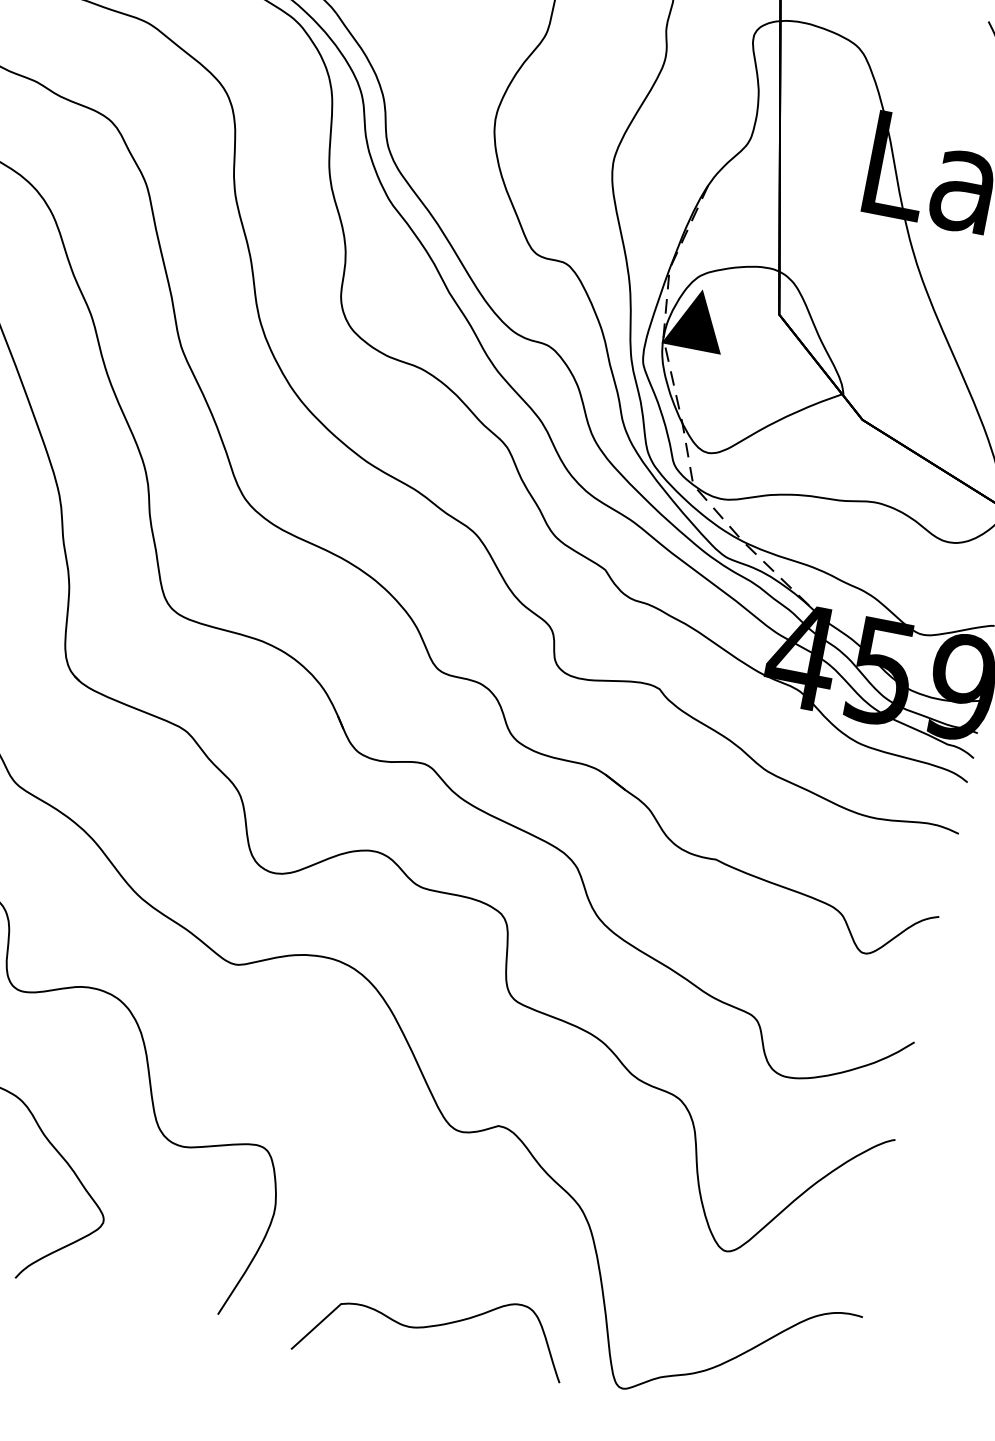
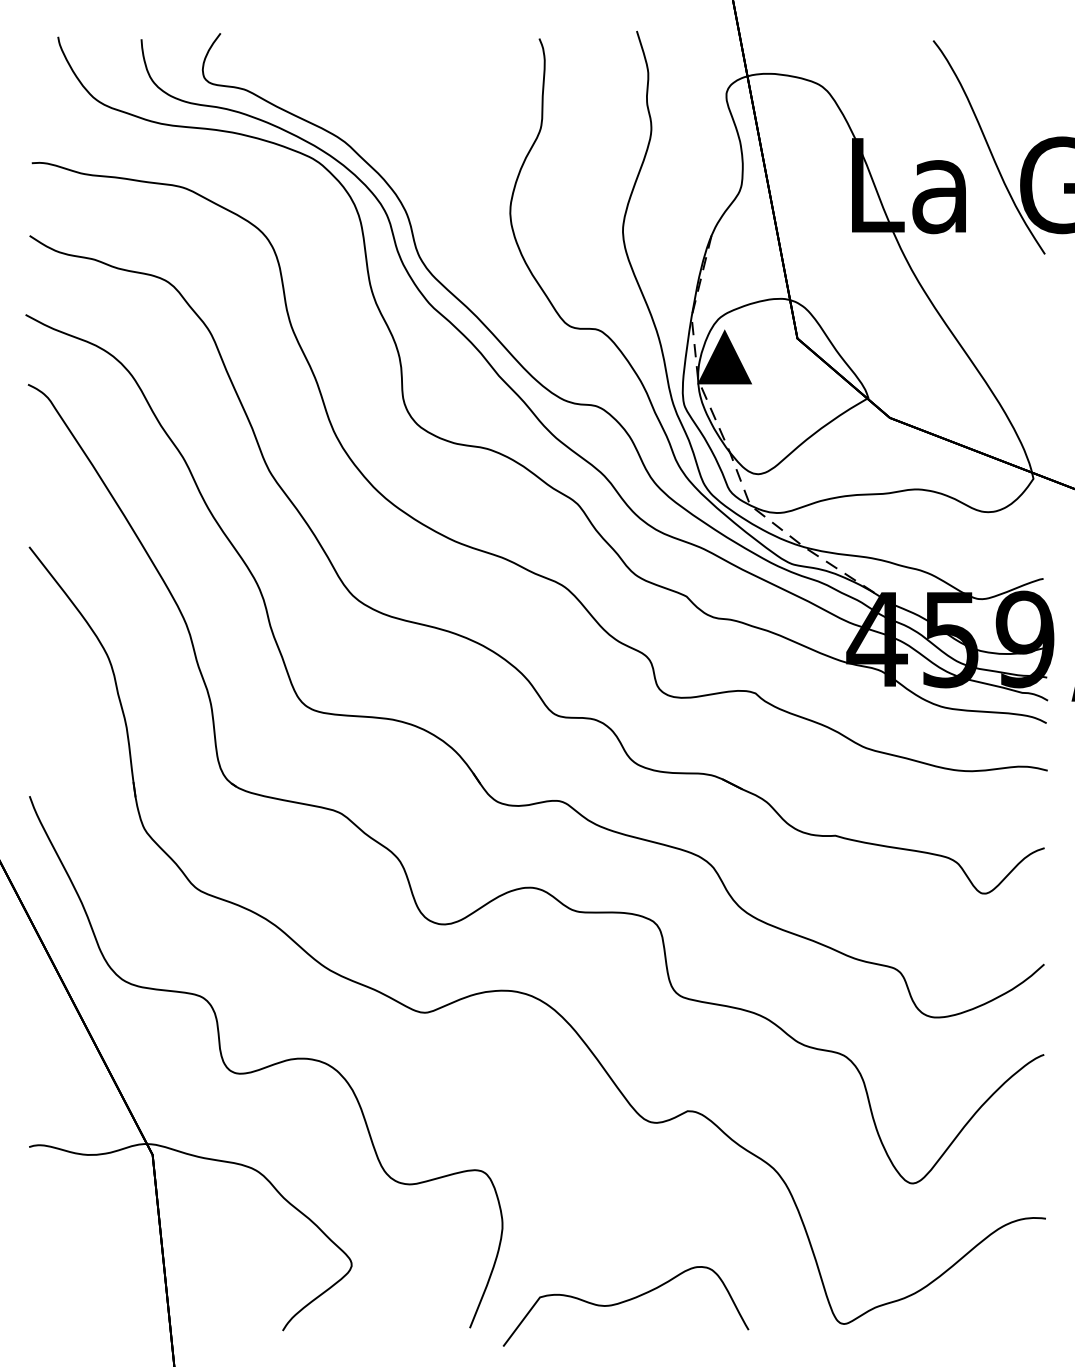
curve: (432, 1327) -> (625, 1302), moved

